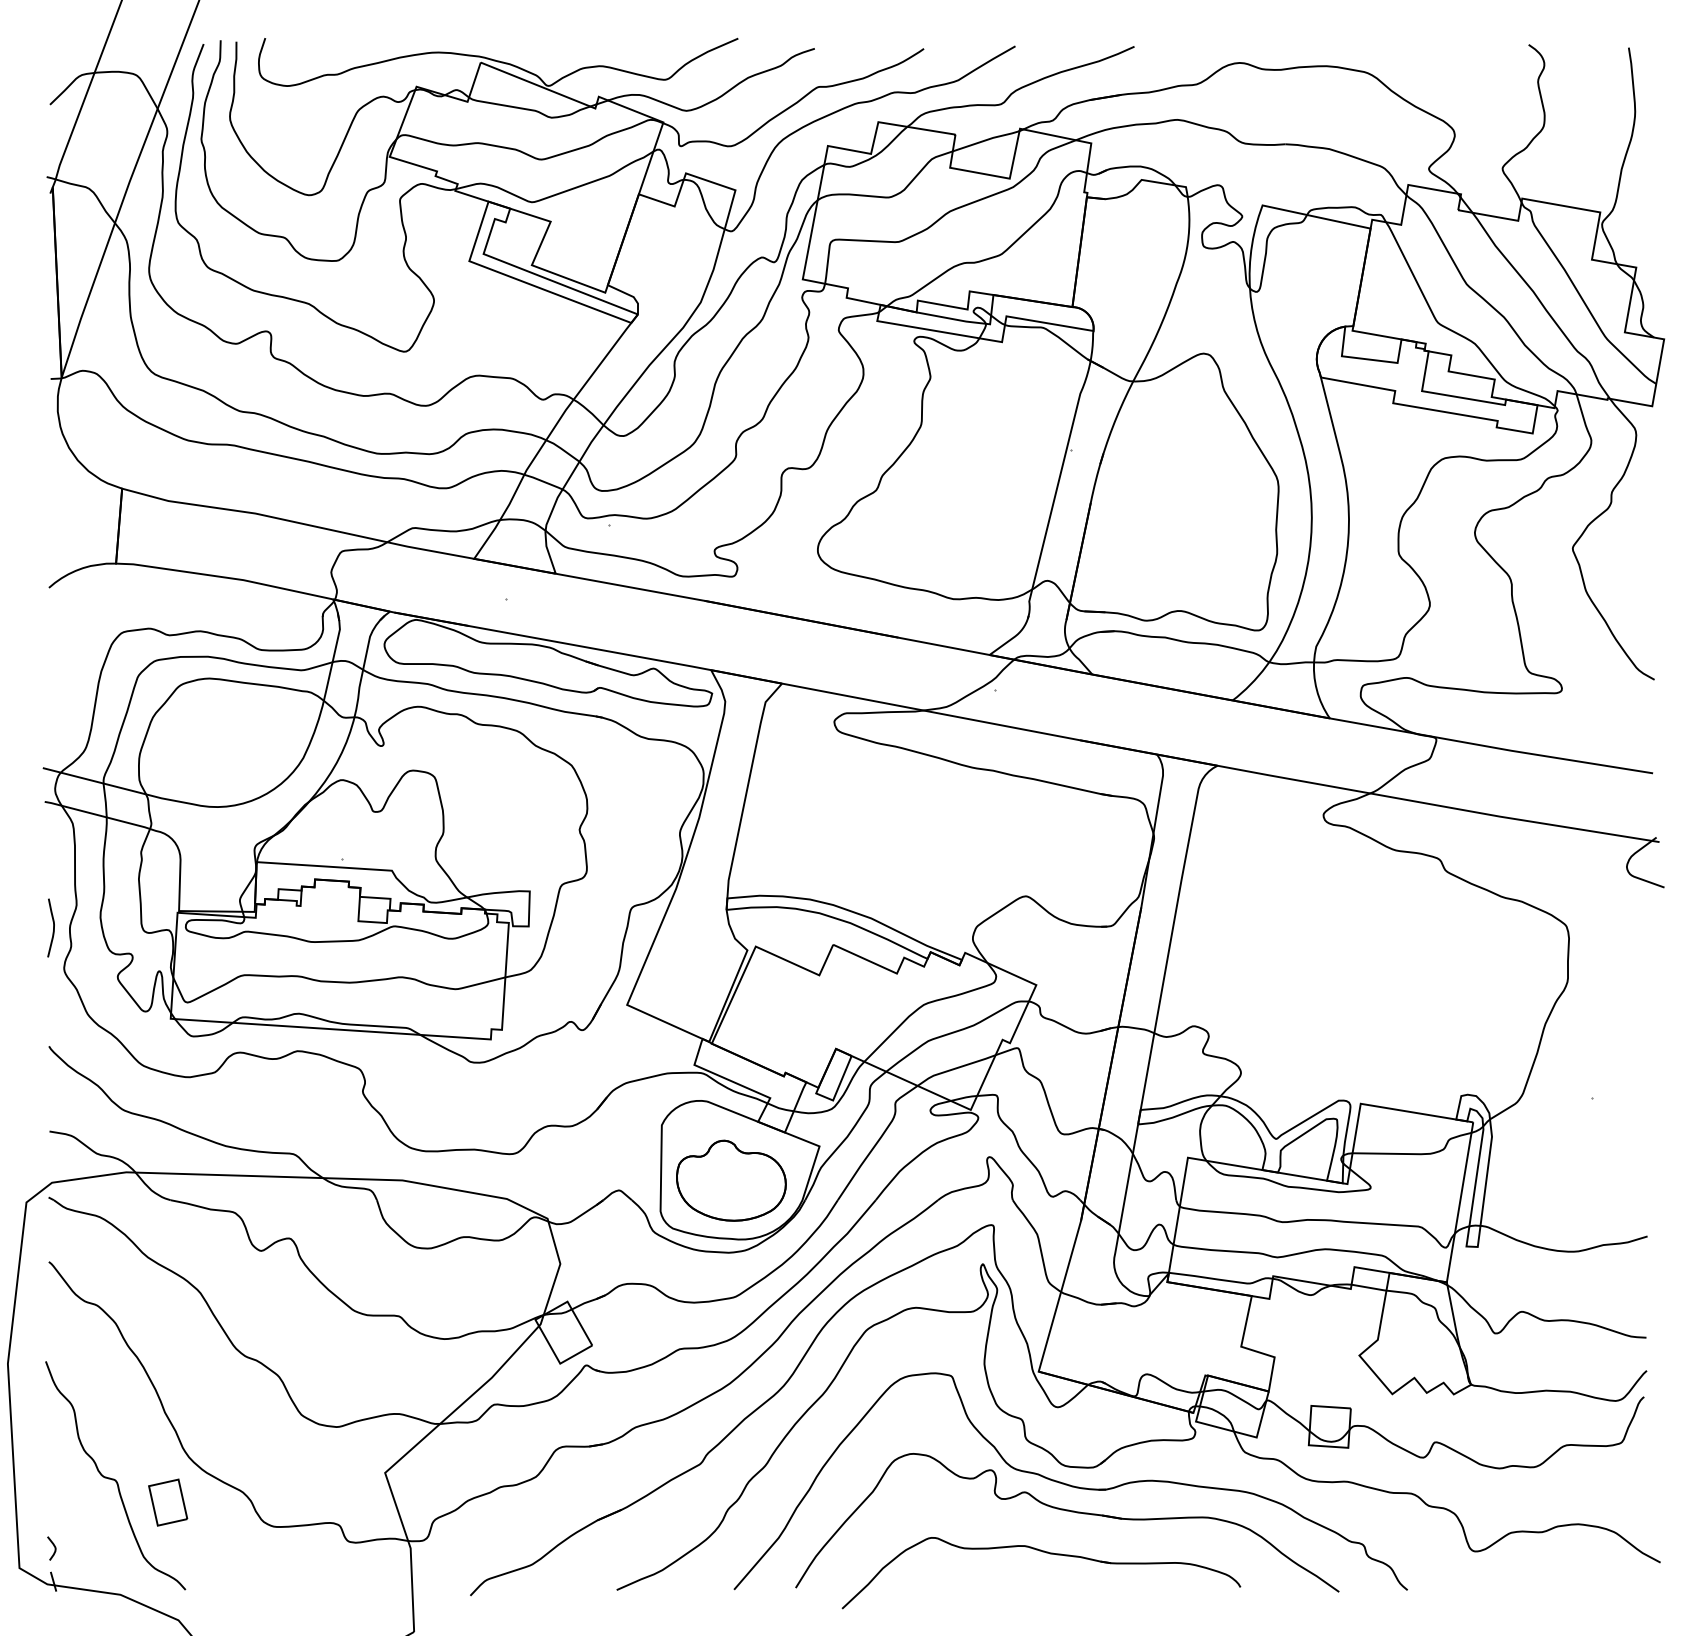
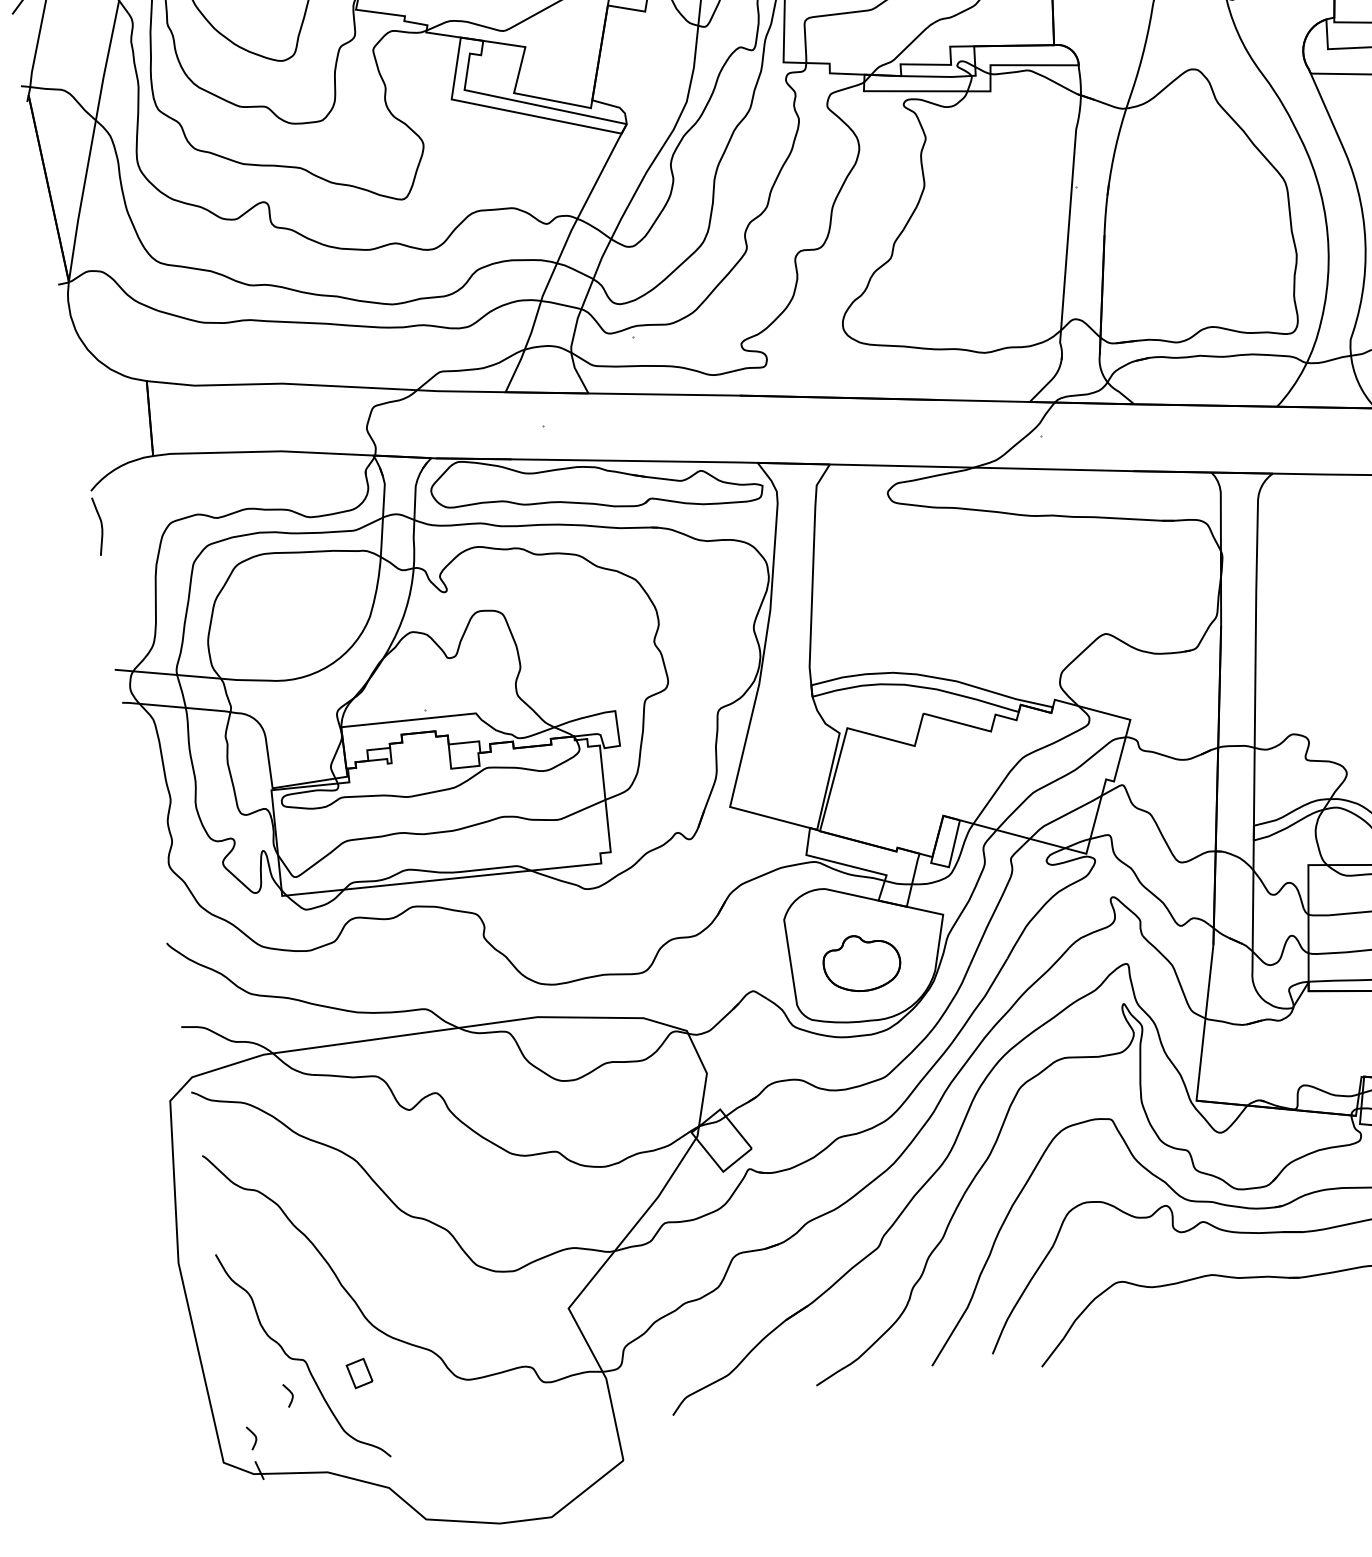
curve: (53, 927) -> (101, 525), moved
part: (731, 1180) -> (861, 962), size x0.7
part: (168, 1502) -> (359, 1373), size x0.6
curve: (96, 1510) -> (290, 1393), added

